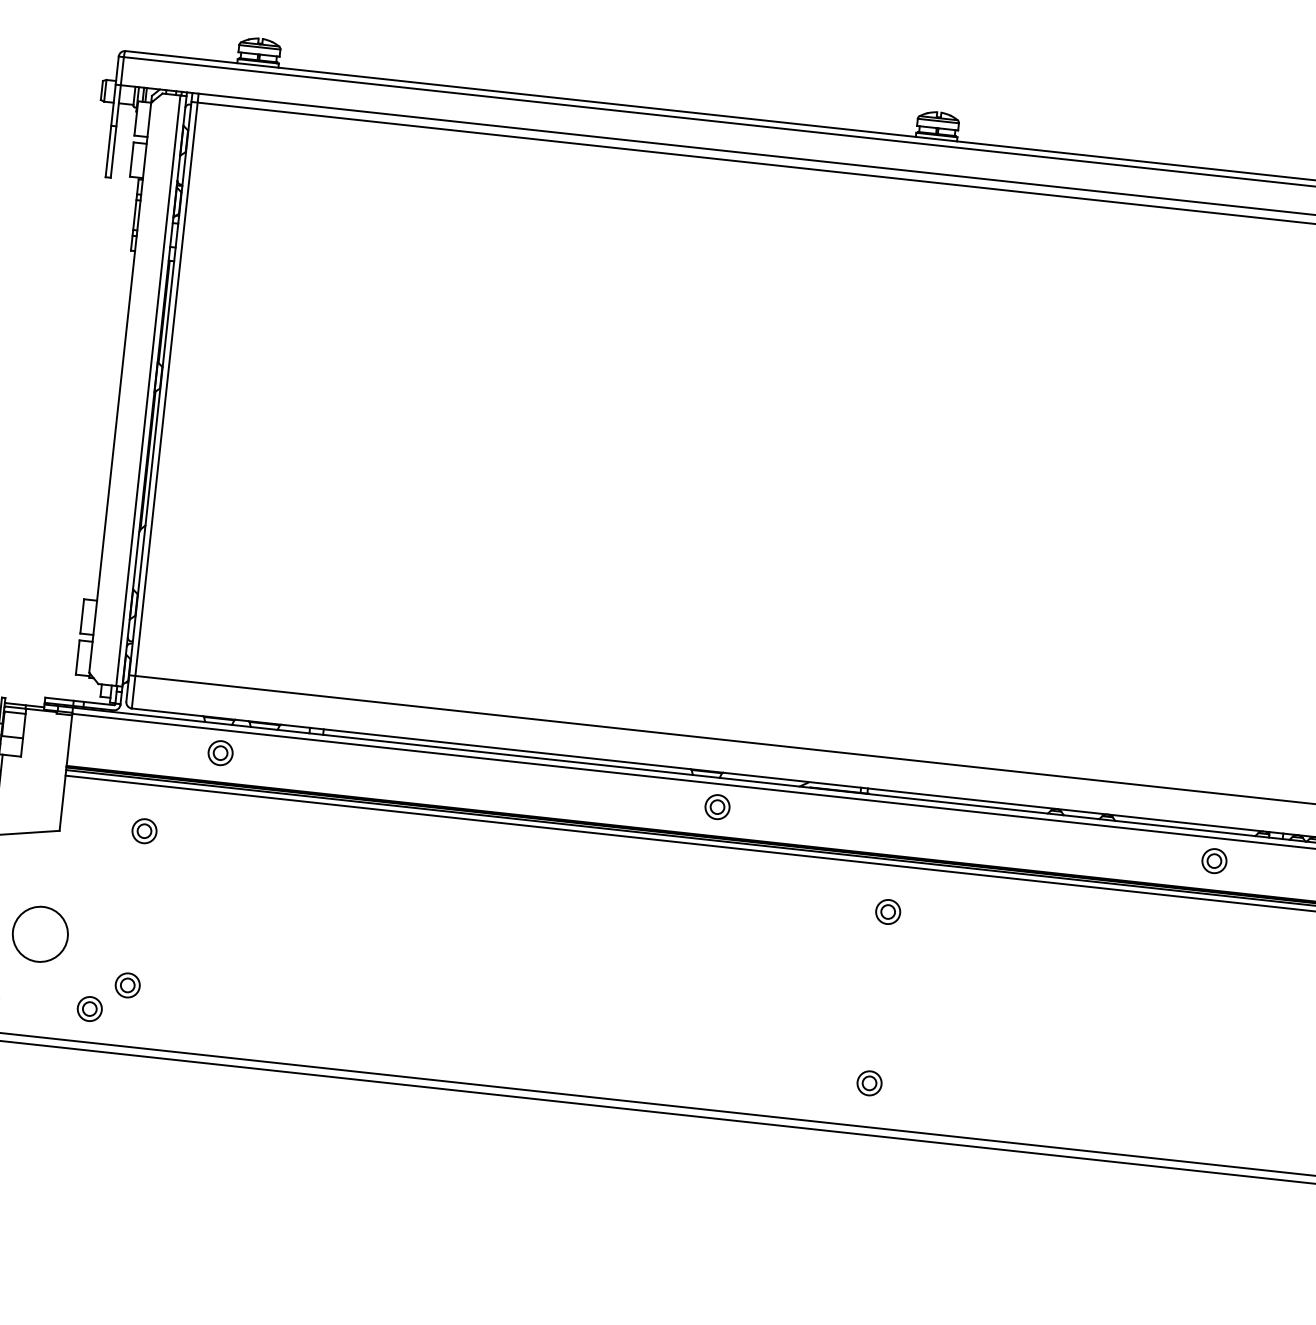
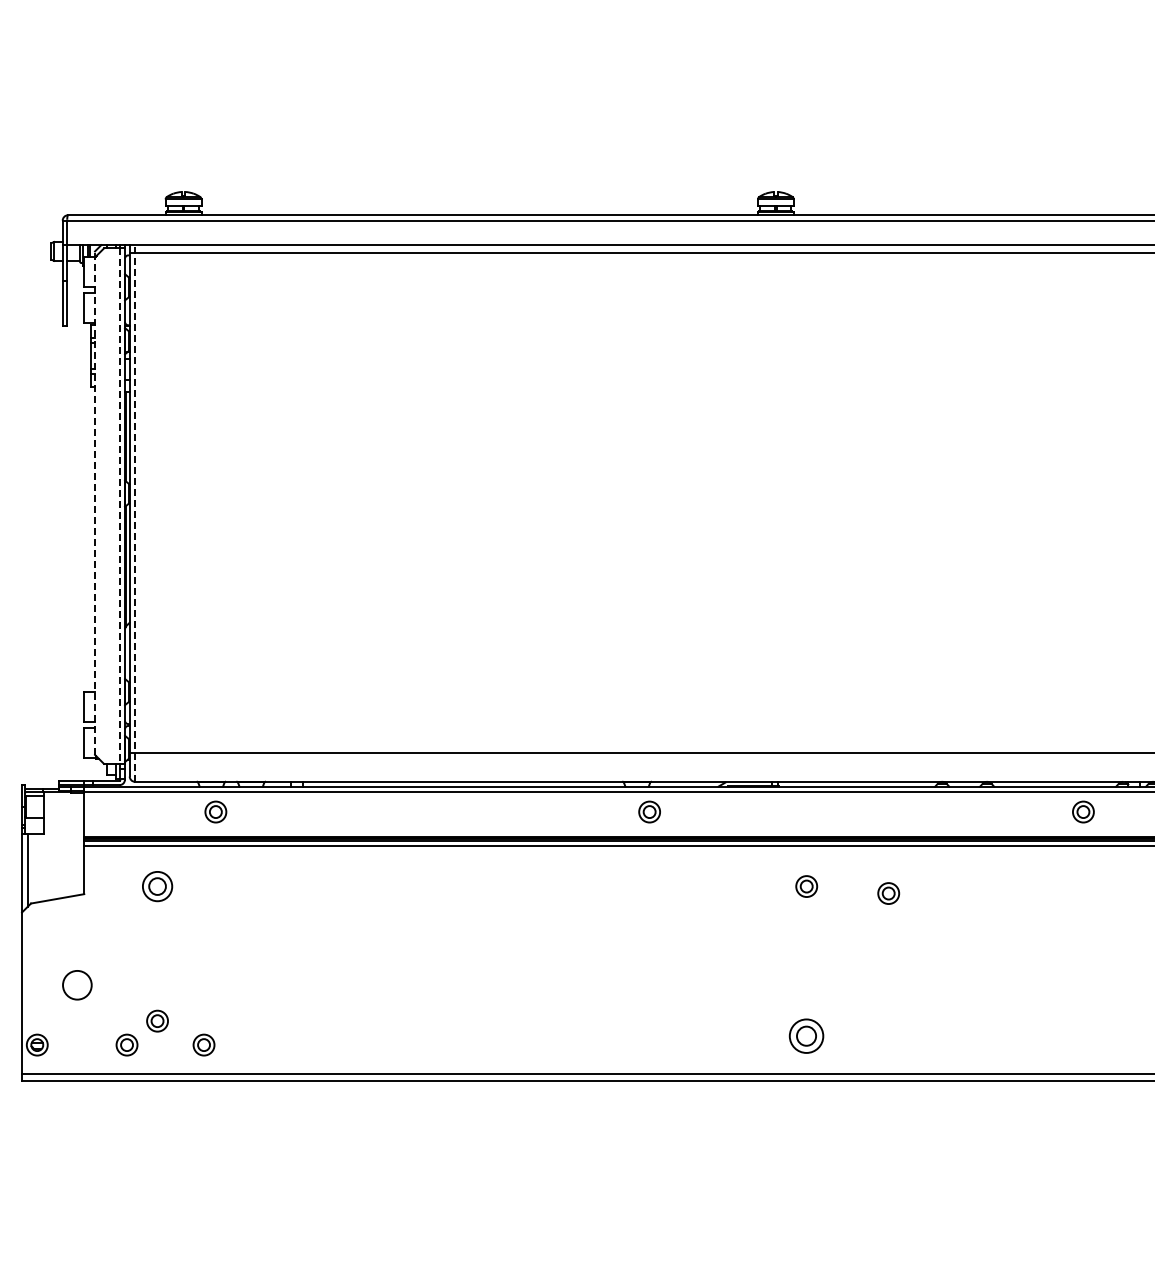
line: (121, 384) -> (95, 503), solid -> dashed
line: (148, 391) -> (119, 506), solid -> dashed
line: (165, 401) -> (135, 513), solid -> dashed
part: (144, 831) -> (157, 886), size x1.4
part: (981, 930) -> (888, 893), added
circle: (40, 934) -> (77, 985), size x0.6
part: (177, 1017) -> (203, 1044), added
part: (869, 1082) -> (806, 1035), size x1.6

